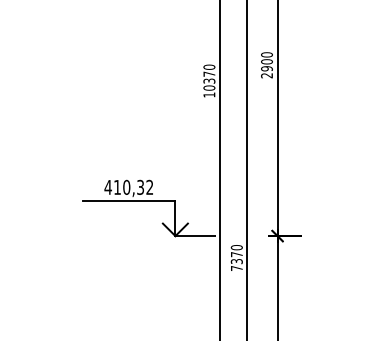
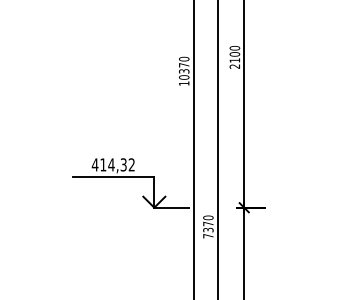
text: (266, 68) -> (234, 60), 2900 -> 2100
text: (126, 186) -> (111, 164), 410,32 -> 414,32

